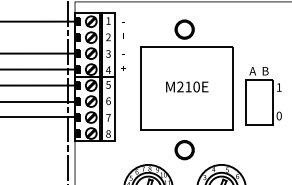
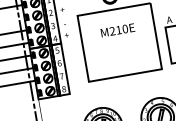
text: (187, 86) -> (118, 29), moved
circle: (184, 150) -> (126, 91), removed

